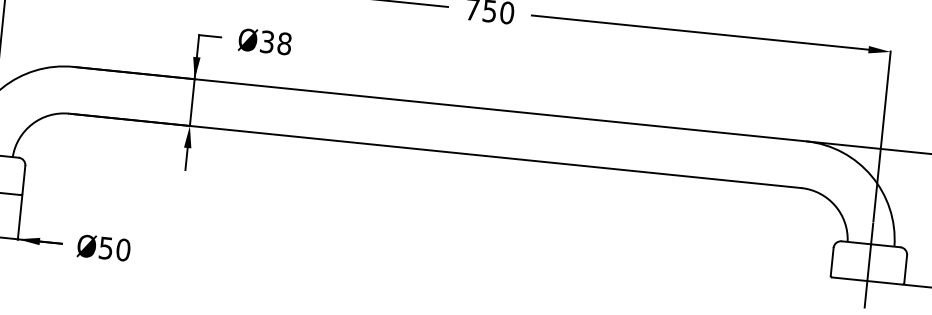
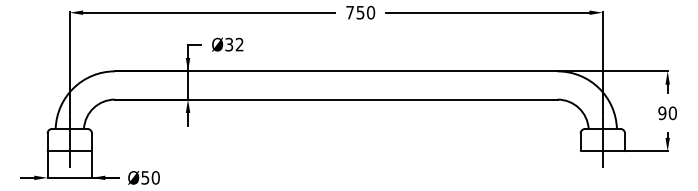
text: (284, 43) -> (239, 44), Ø38 -> Ø32

